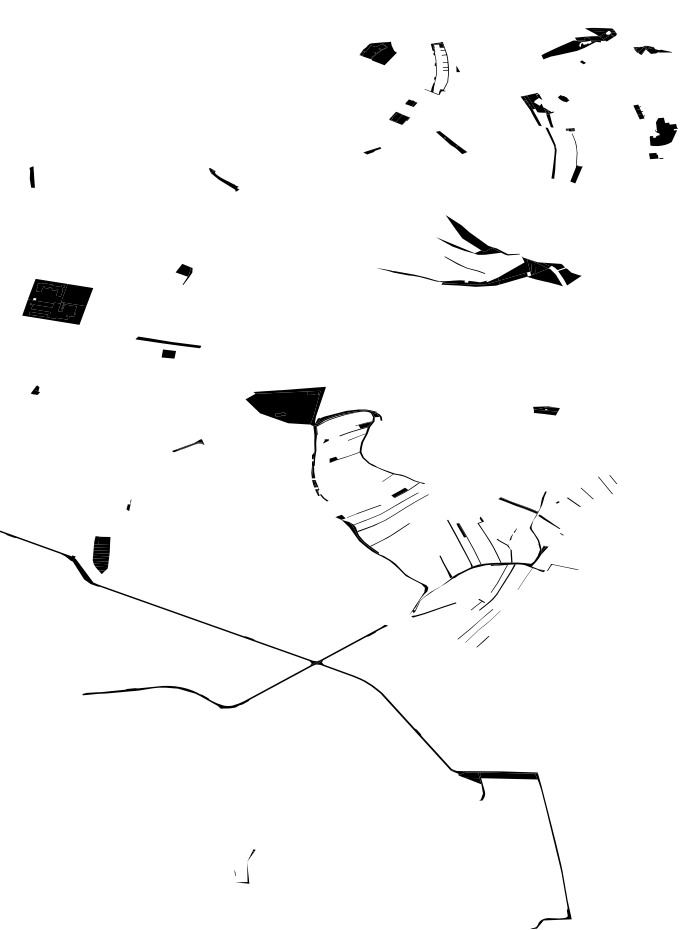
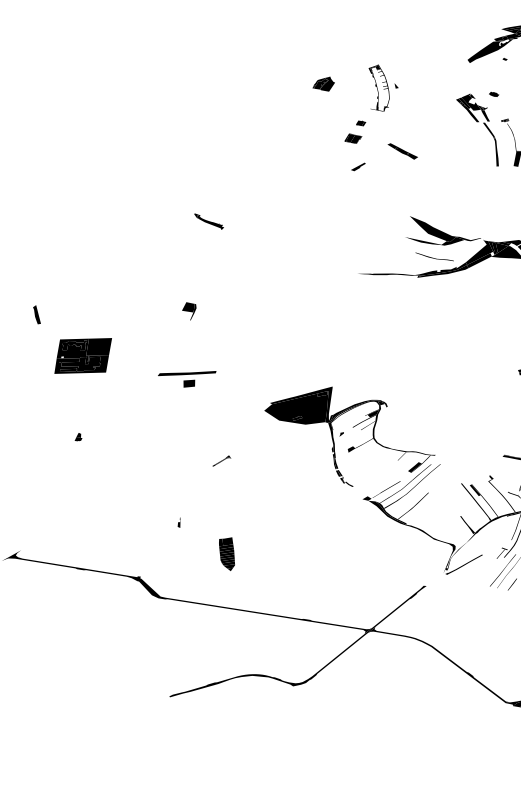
part: (377, 53) -> (323, 85), size x0.7
line: (371, 150) -> (357, 167), moved
part: (31, 176) -> (36, 314), moved
part: (188, 445) -> (221, 460), size x0.7
part: (101, 554) -> (227, 554), moved

